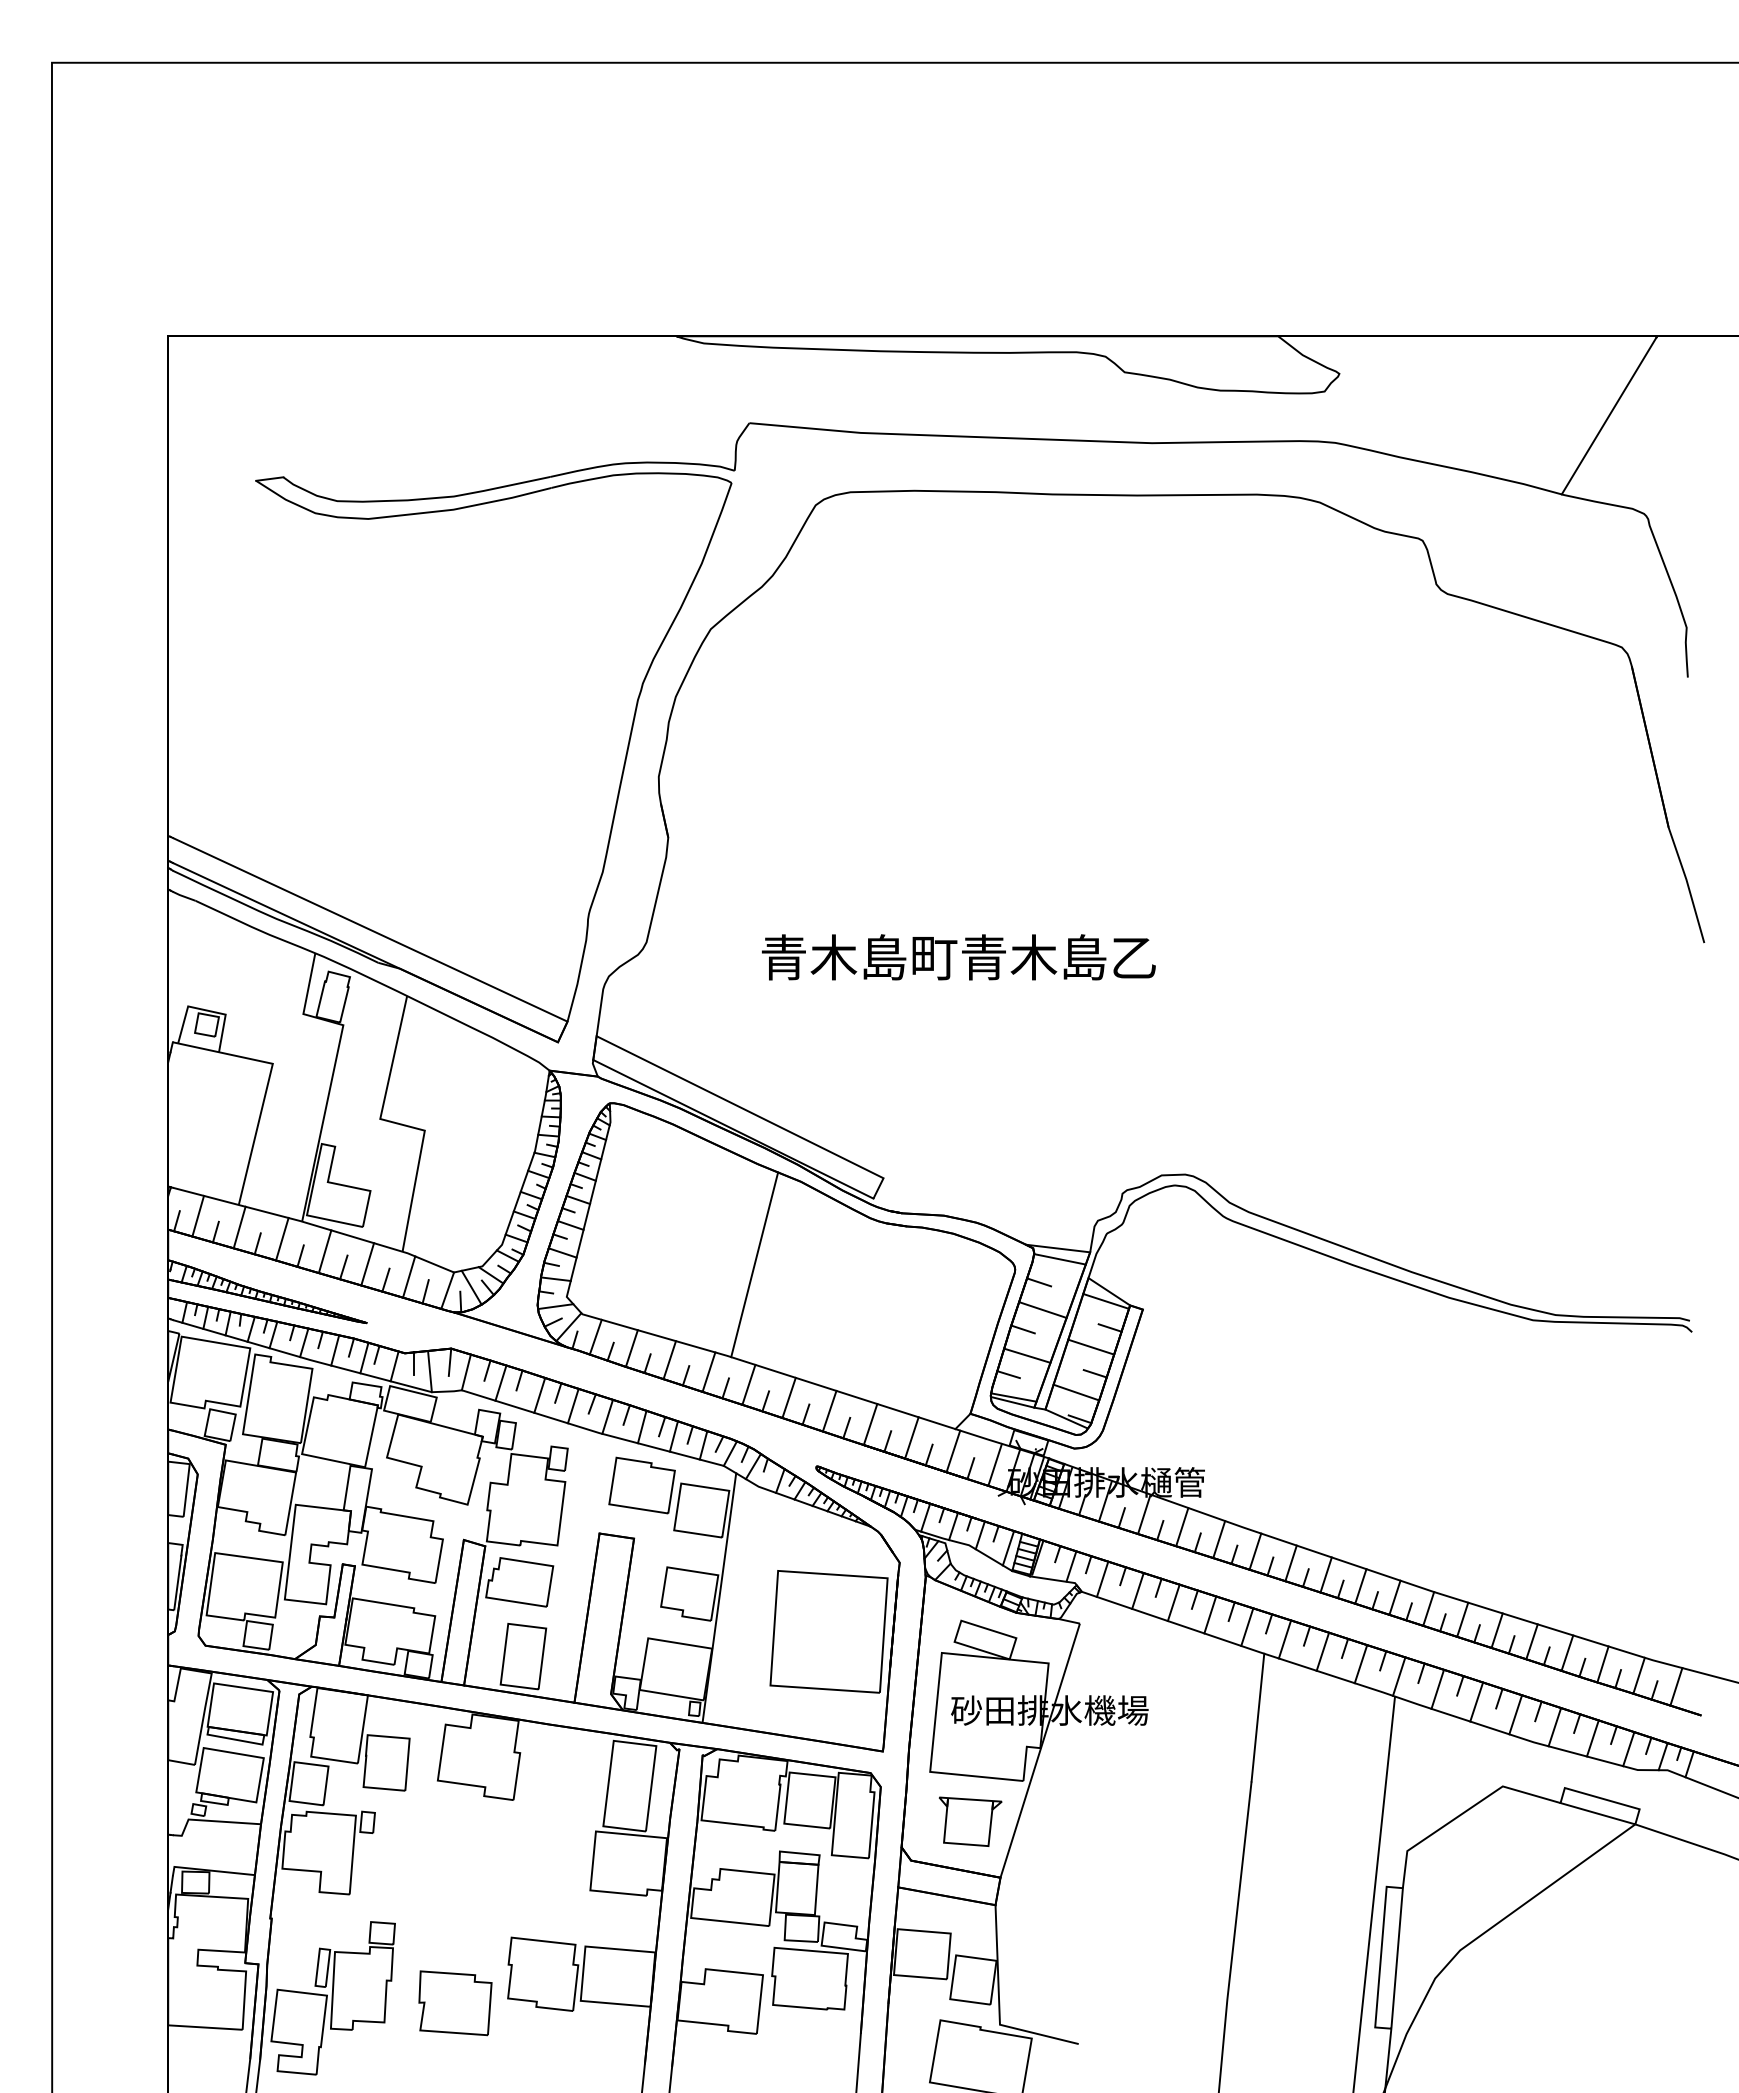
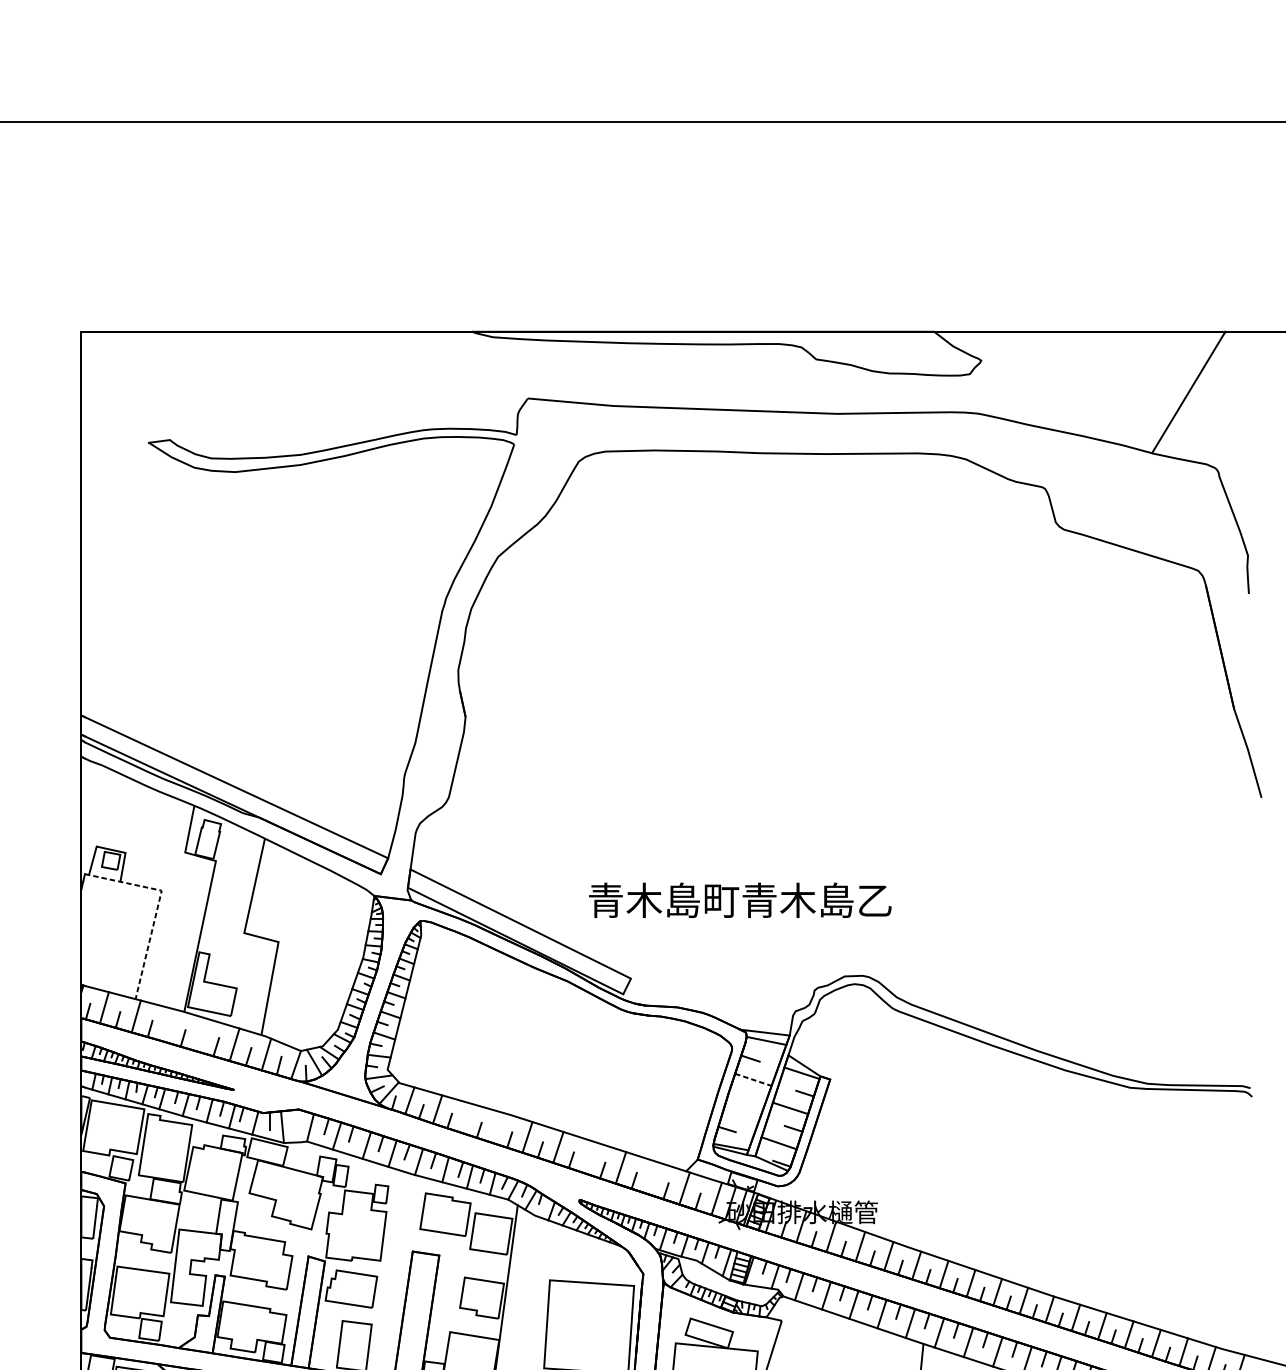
text: (958, 957) -> (740, 900), moved
line: (267, 1084) -> (157, 906), solid -> dashed
line: (282, 1238) -> (169, 1024), removed
line: (324, 1251) -> (201, 1034), removed
line: (754, 1264) -> (531, 1044), removed
line: (1043, 1310) -> (753, 1080), solid -> dashed
line: (1022, 1329) -> (737, 1094), removed
line: (1027, 1355) -> (741, 1114), removed
line: (669, 1360) -> (466, 1118), removed
line: (449, 1361) -> (297, 1119), removed
line: (708, 1371) -> (496, 1127), removed
line: (829, 1410) -> (589, 1157), removed
line: (911, 1437) -> (652, 1177), removed

